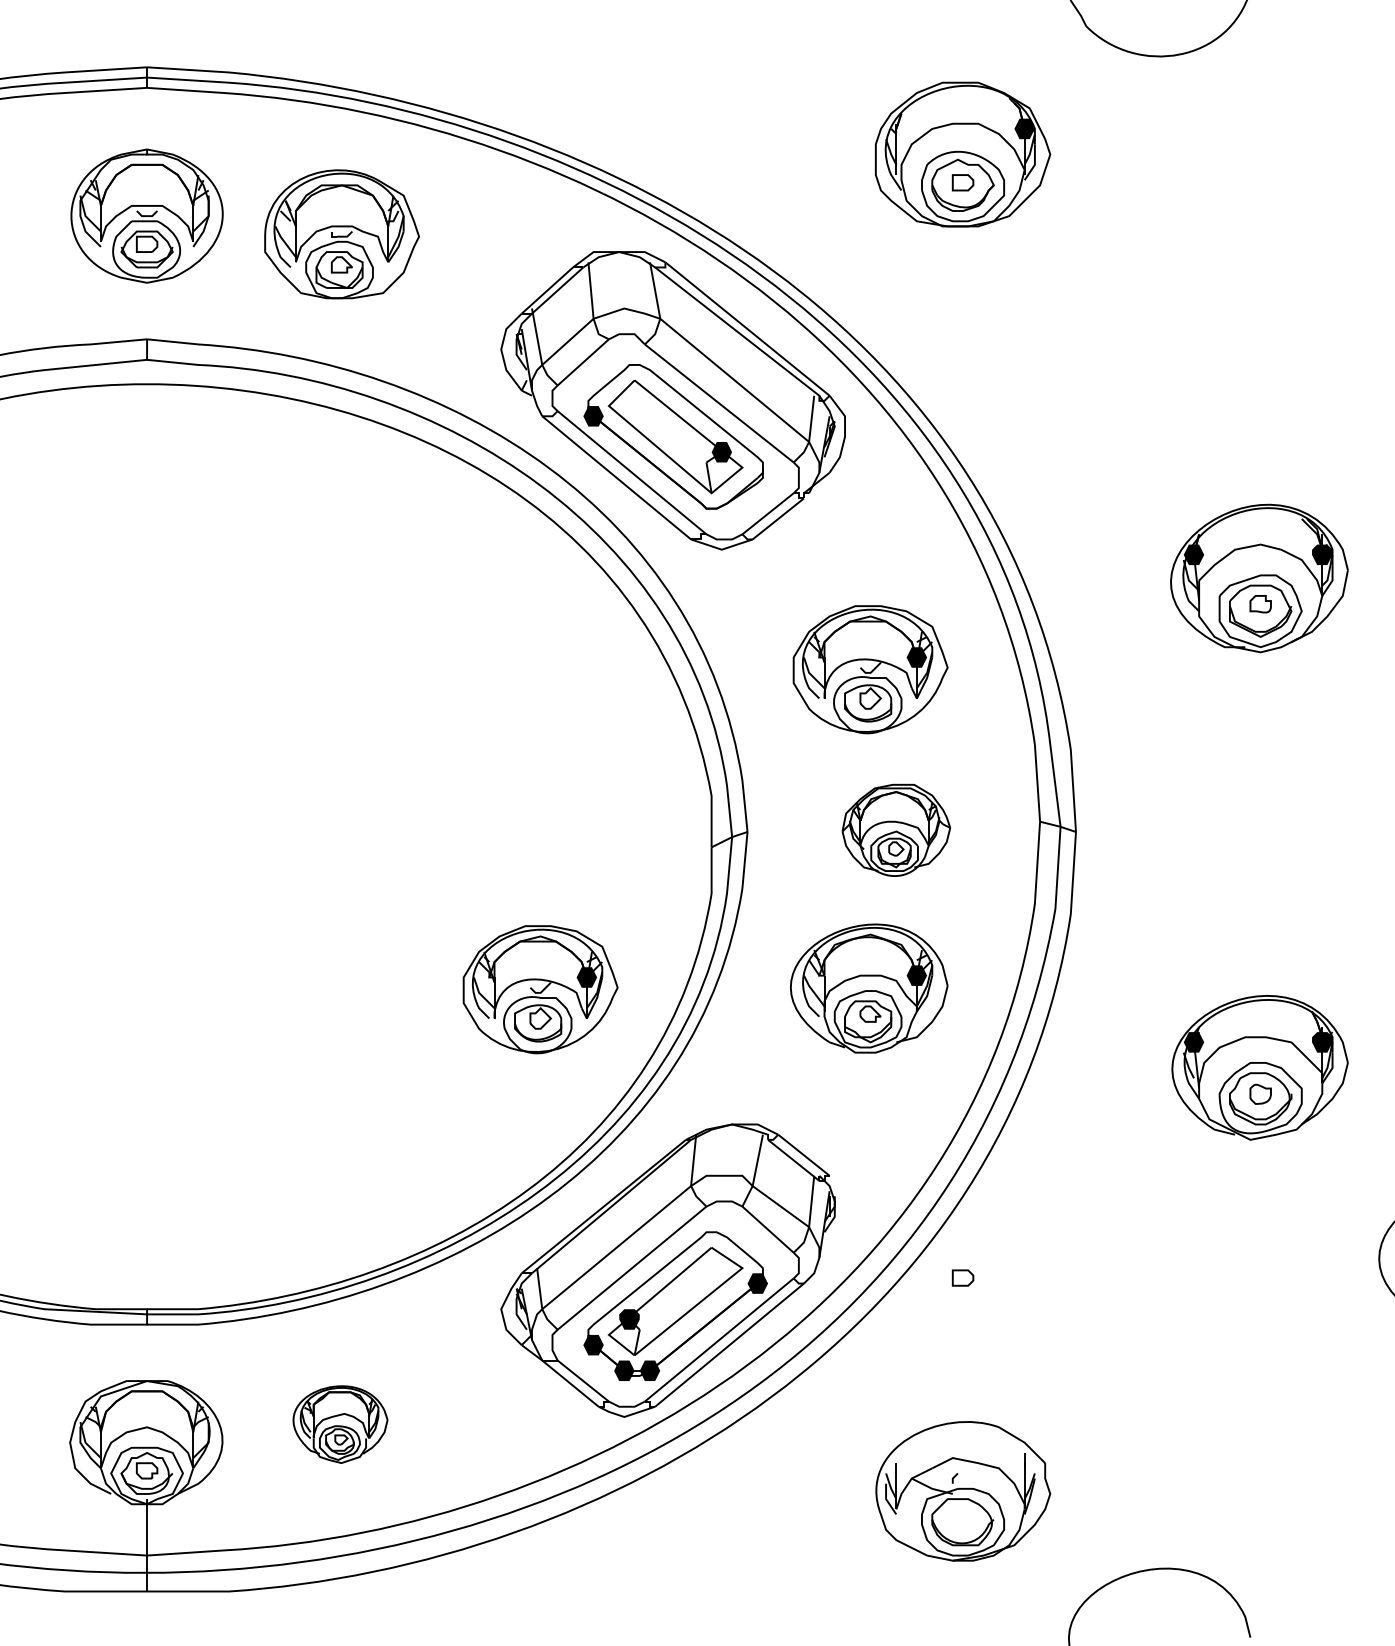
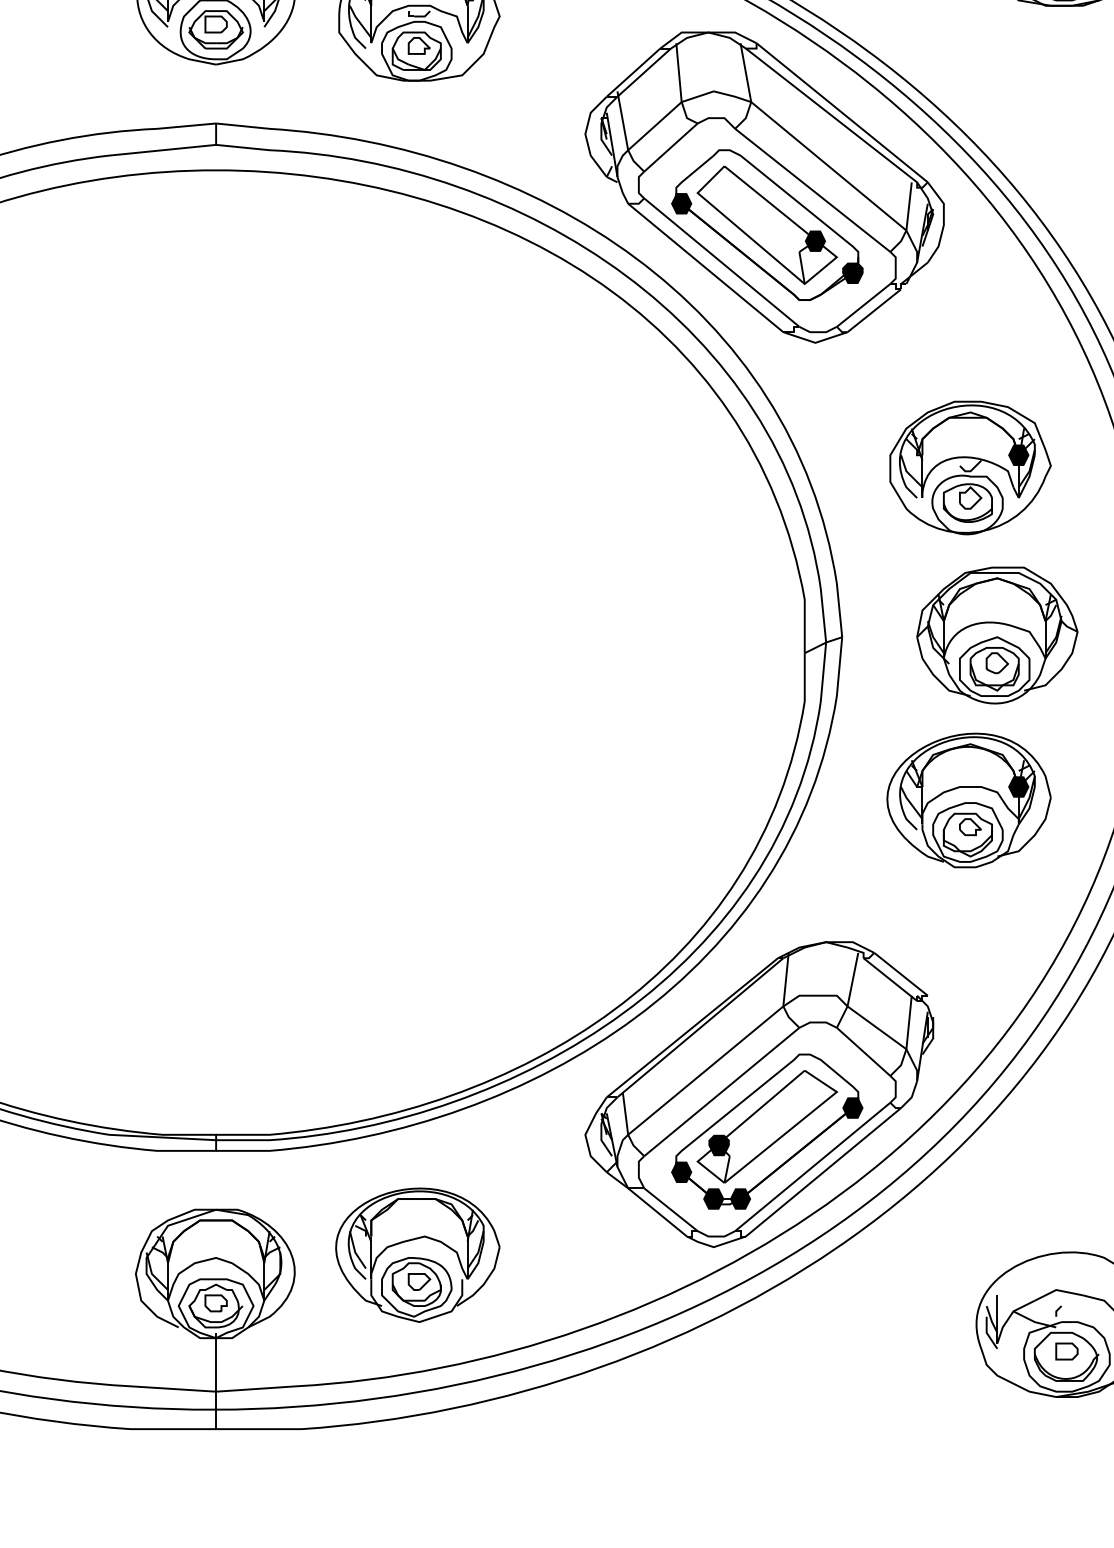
fill: (757, 482) -> (852, 272), added
part: (896, 830) -> (997, 635), size x1.43
part: (540, 989) -> (626, 801), removed
part: (962, 1277) -> (1066, 1350), moved
part: (340, 1424) -> (417, 1255), size x1.67

